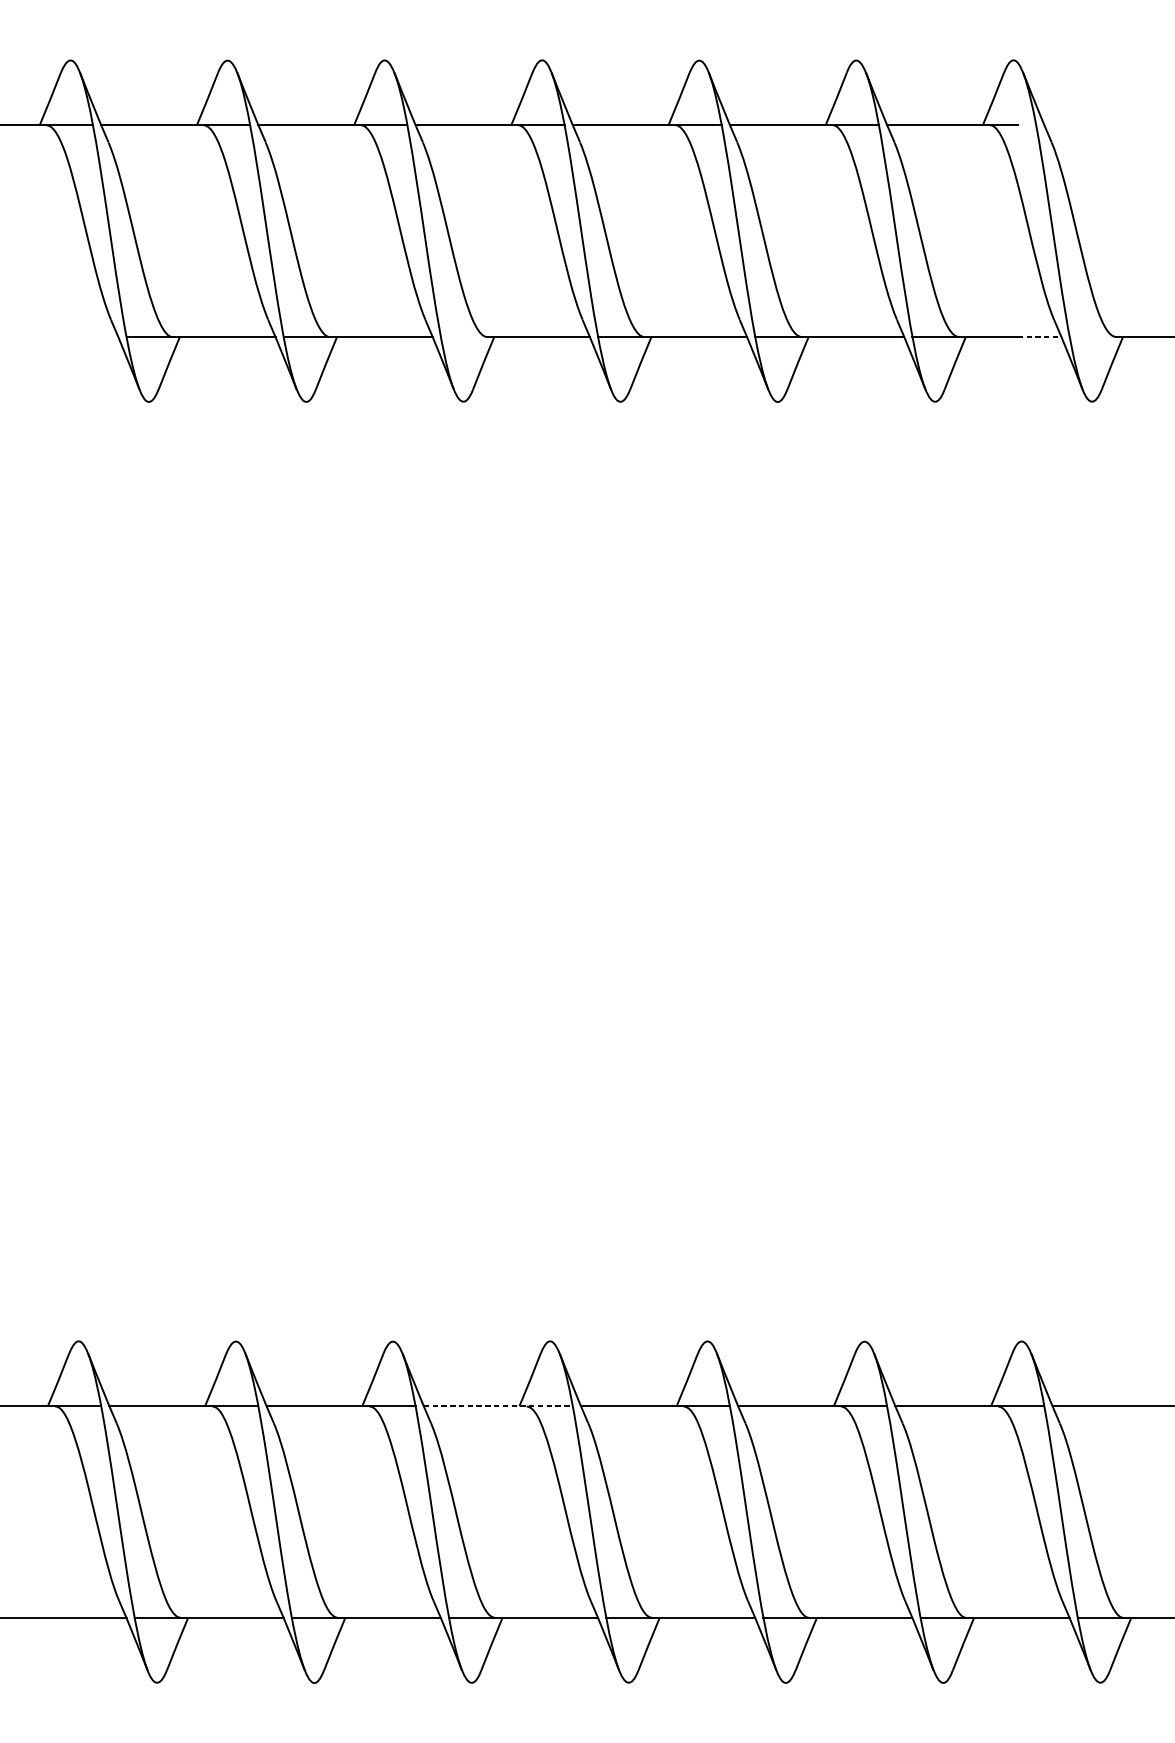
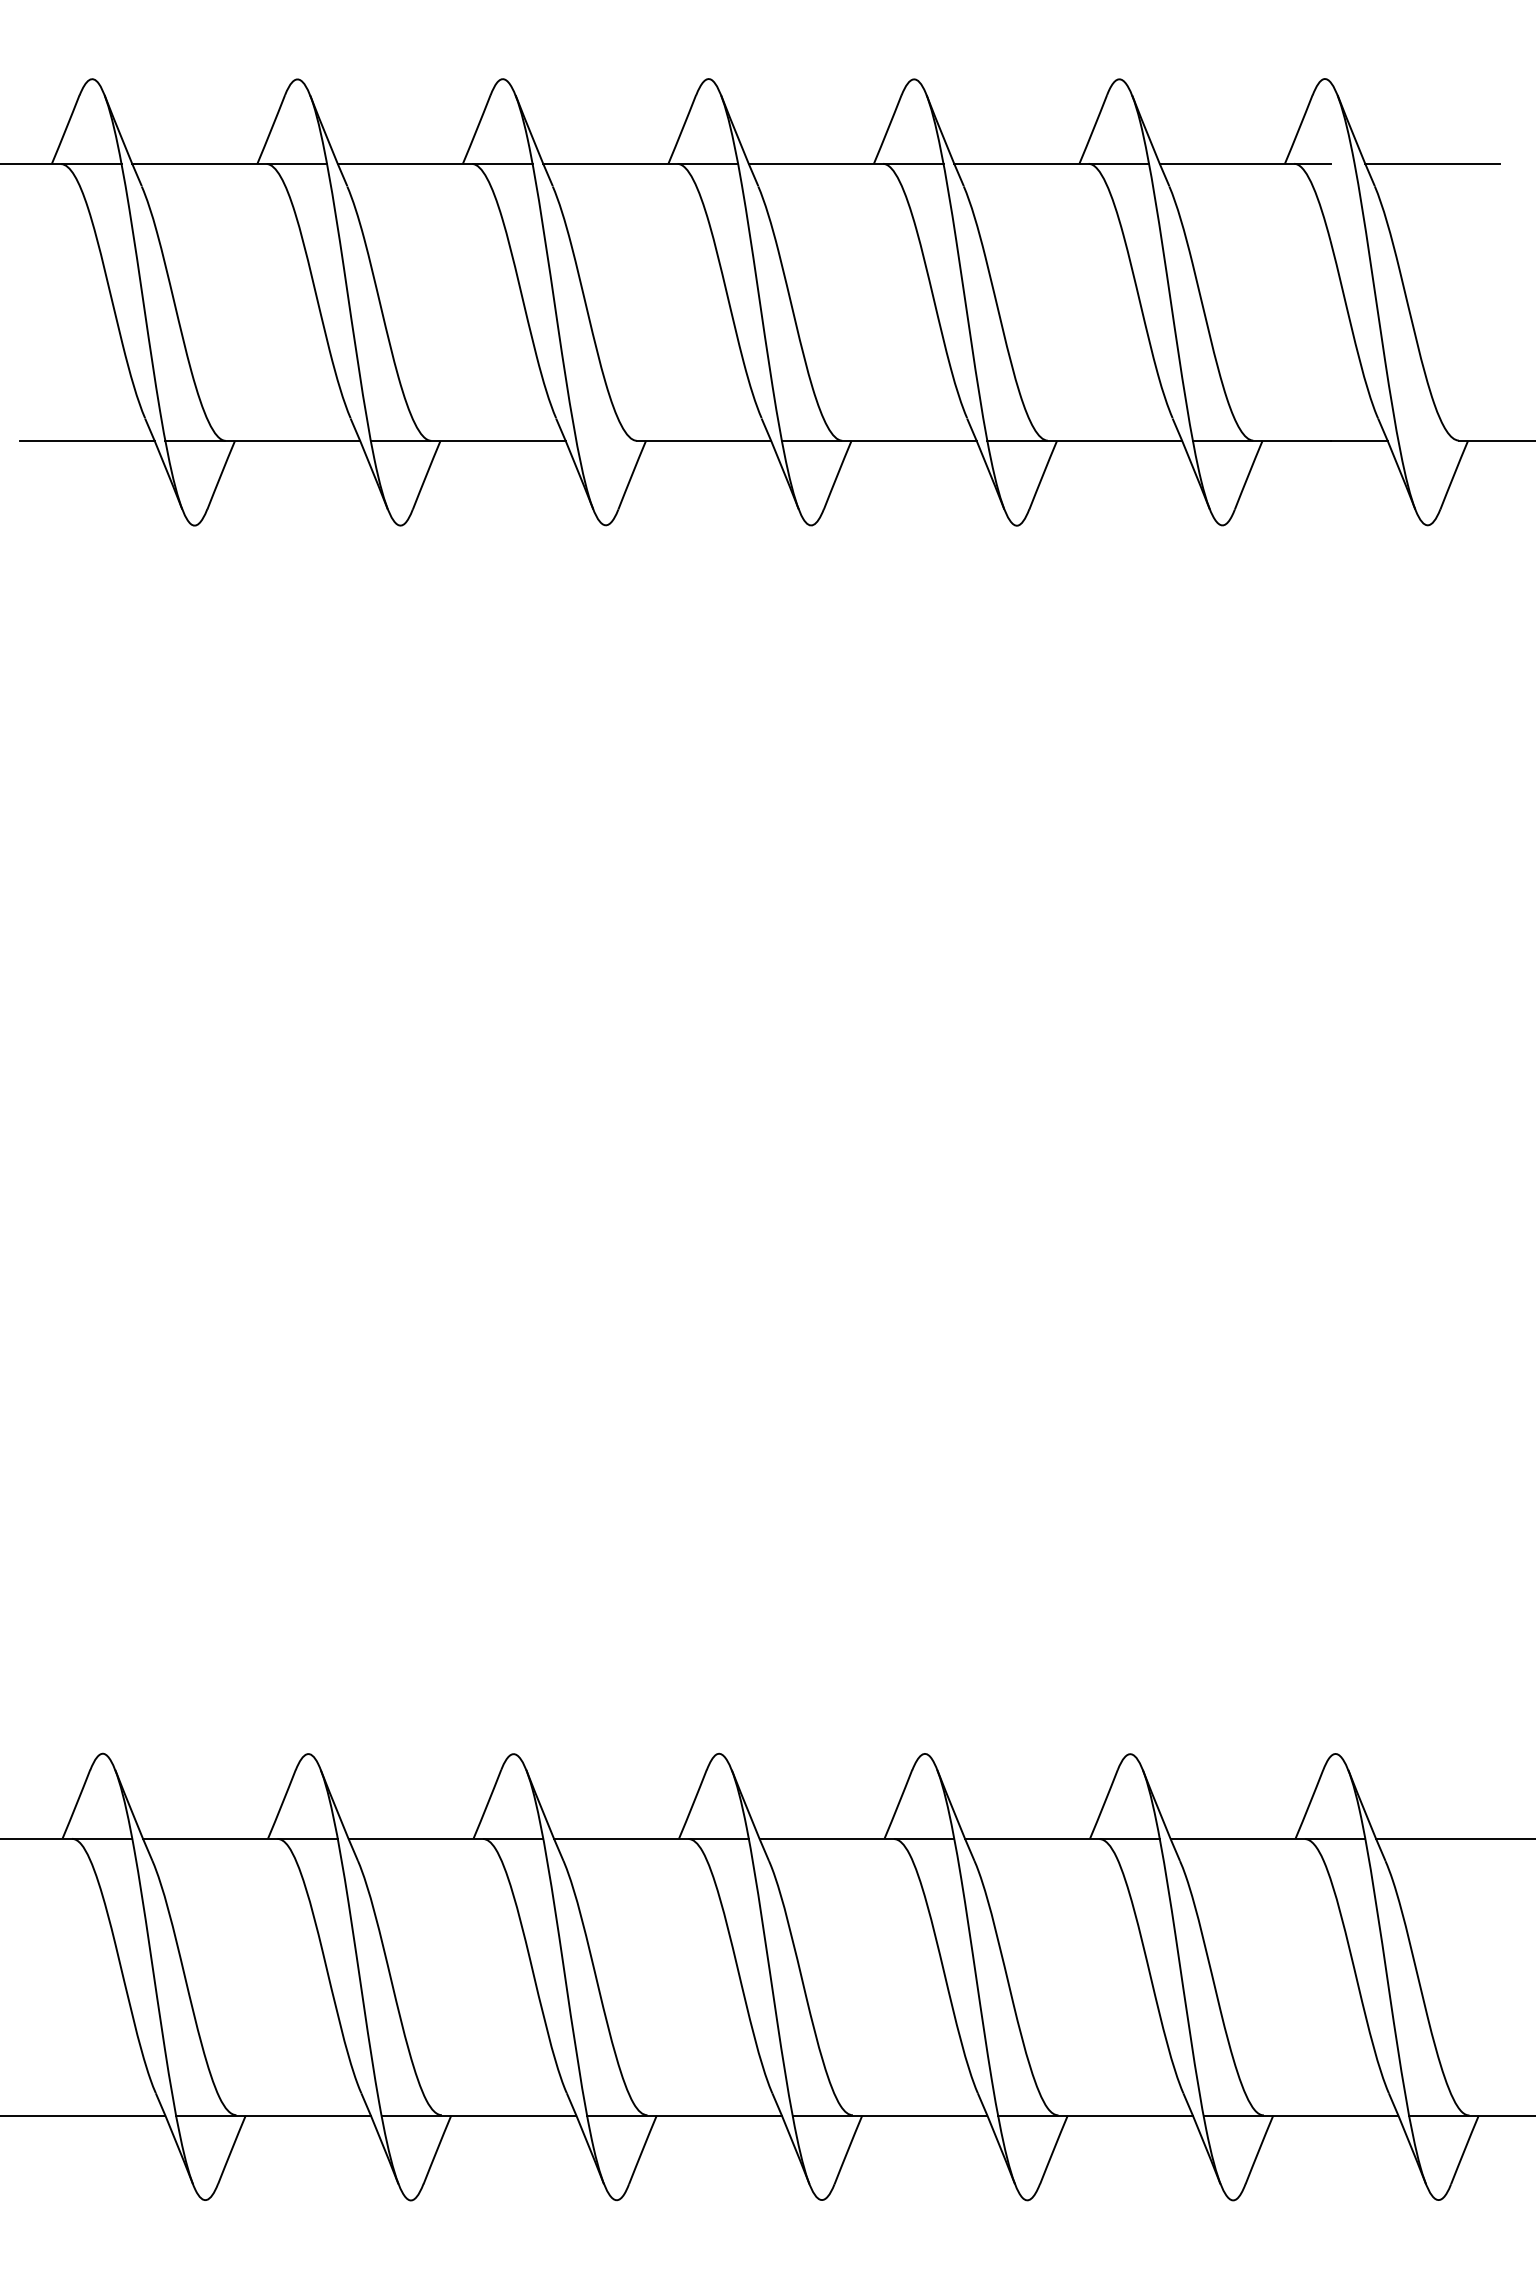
line: (1095, 124) -> (1432, 163), added
line: (66, 336) -> (87, 440), added
line: (1039, 336) -> (1359, 440), dashed -> solid
line: (498, 1406) -> (651, 1838), dashed -> solid

